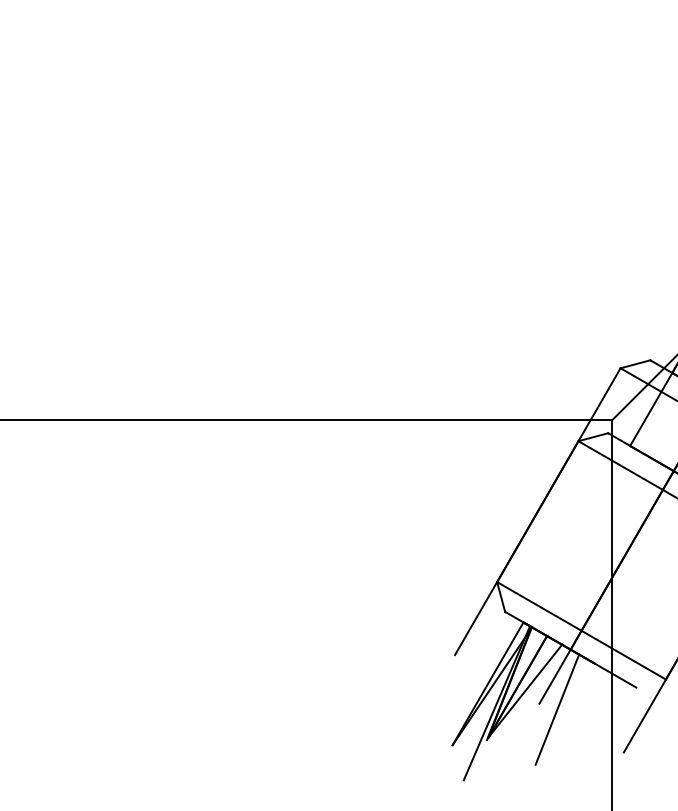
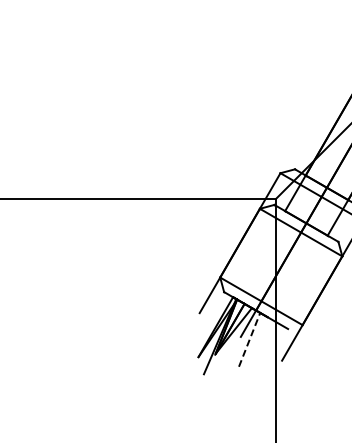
line: (557, 708) -> (249, 339), solid -> dashed

